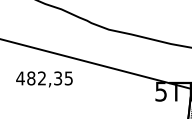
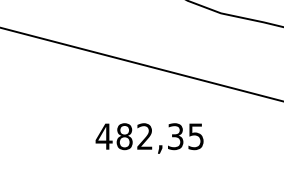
text: (44, 79) -> (149, 138), moved

